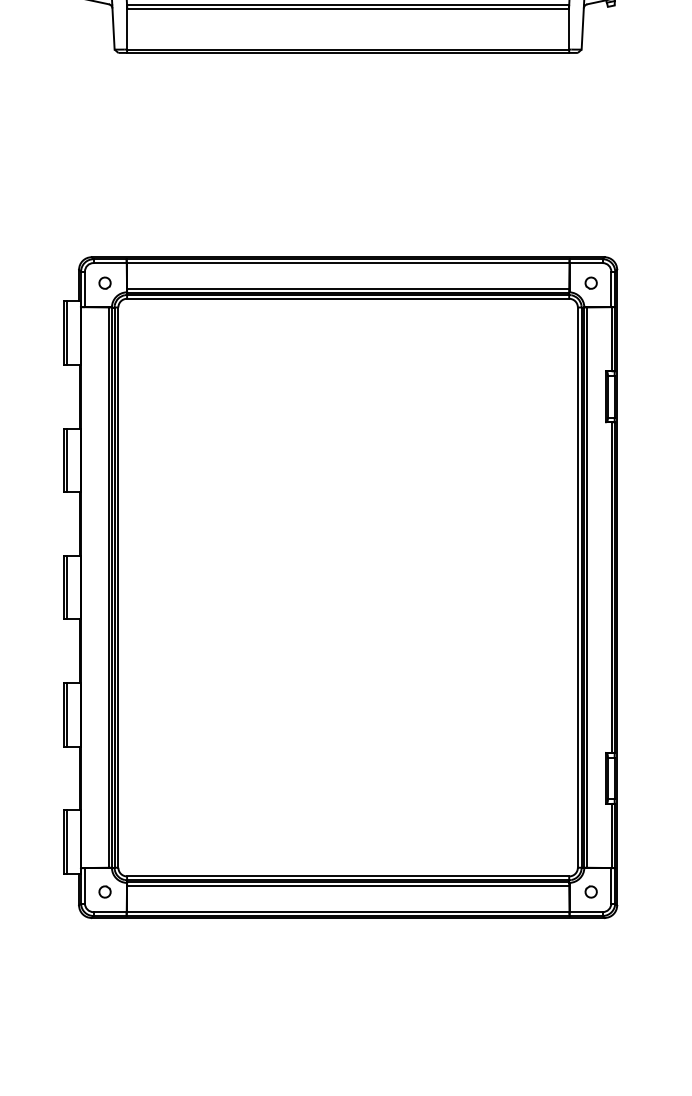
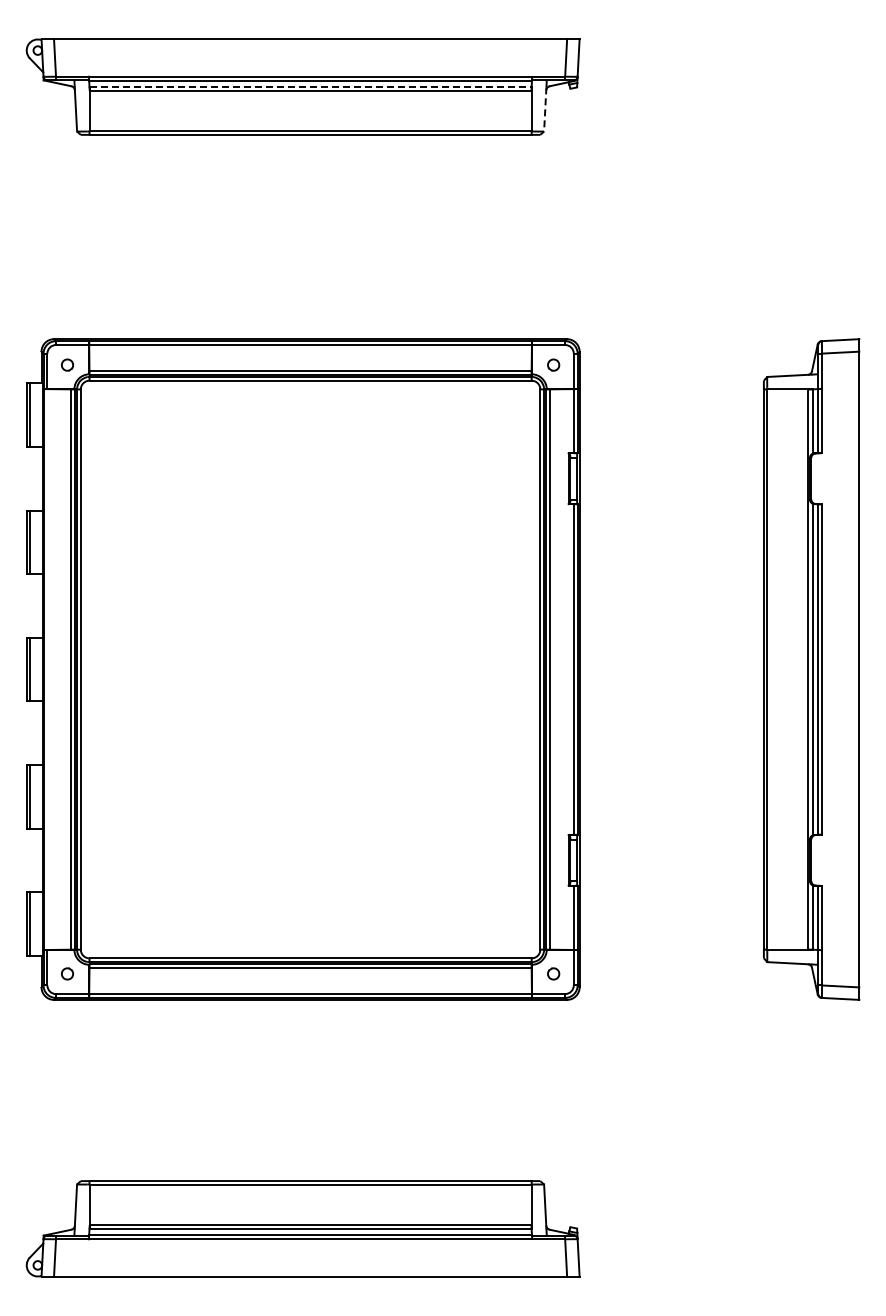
line: (349, 4) -> (311, 86), solid -> dashed
line: (583, 27) -> (545, 109), solid -> dashed

